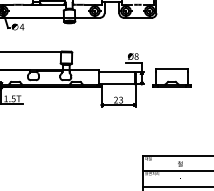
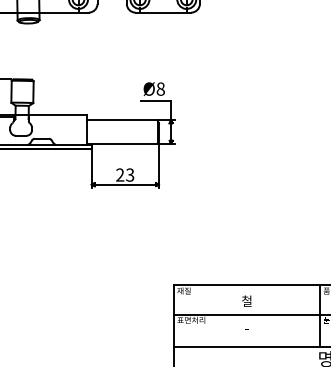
part: (171, 77) -> (229, 130), removed

